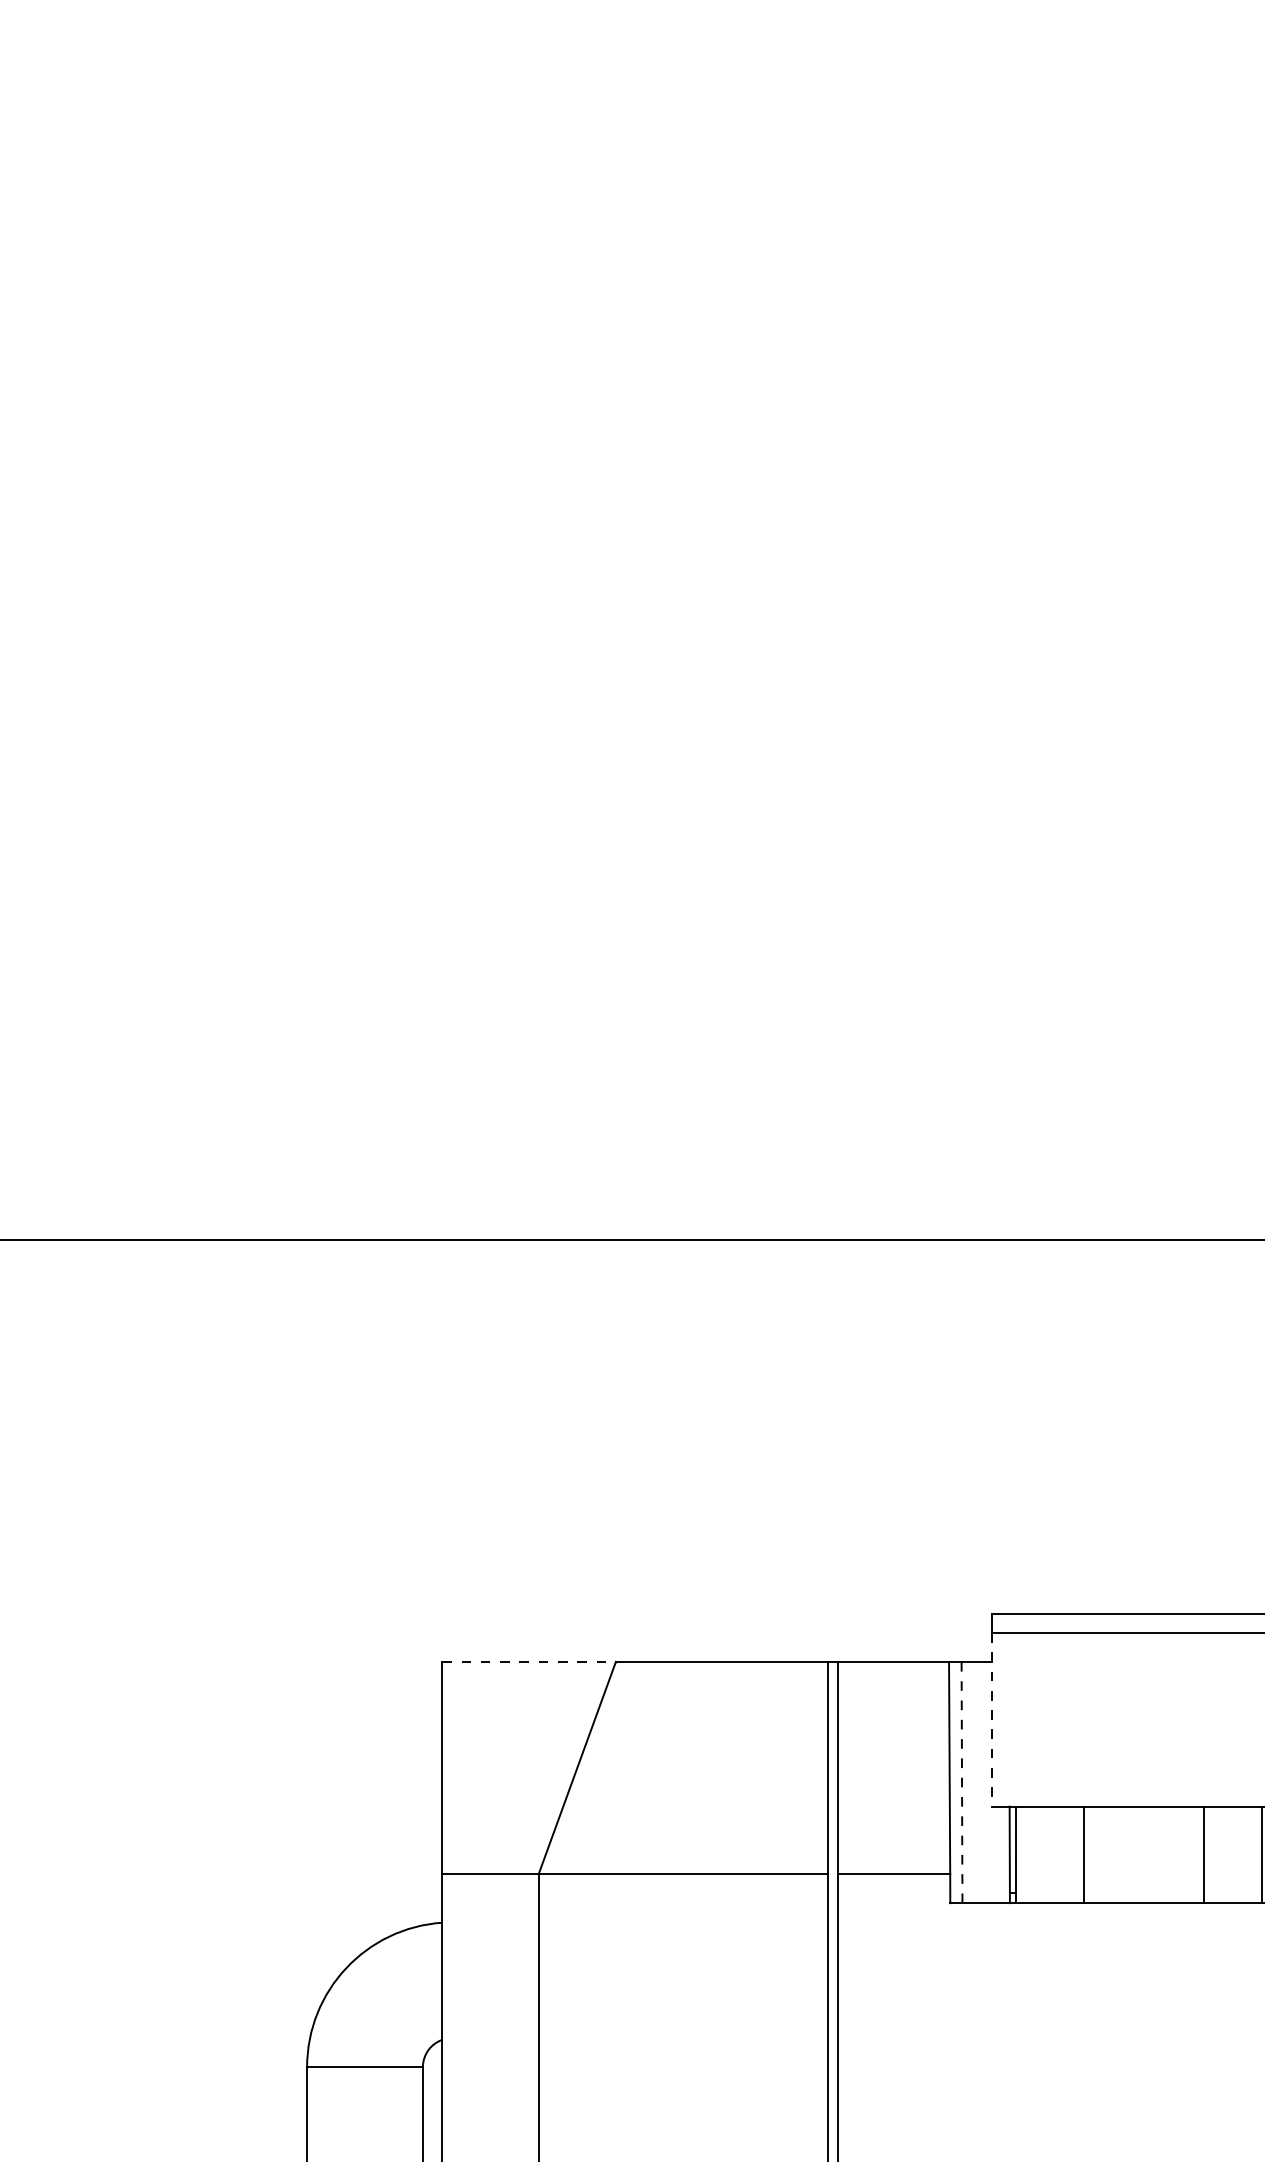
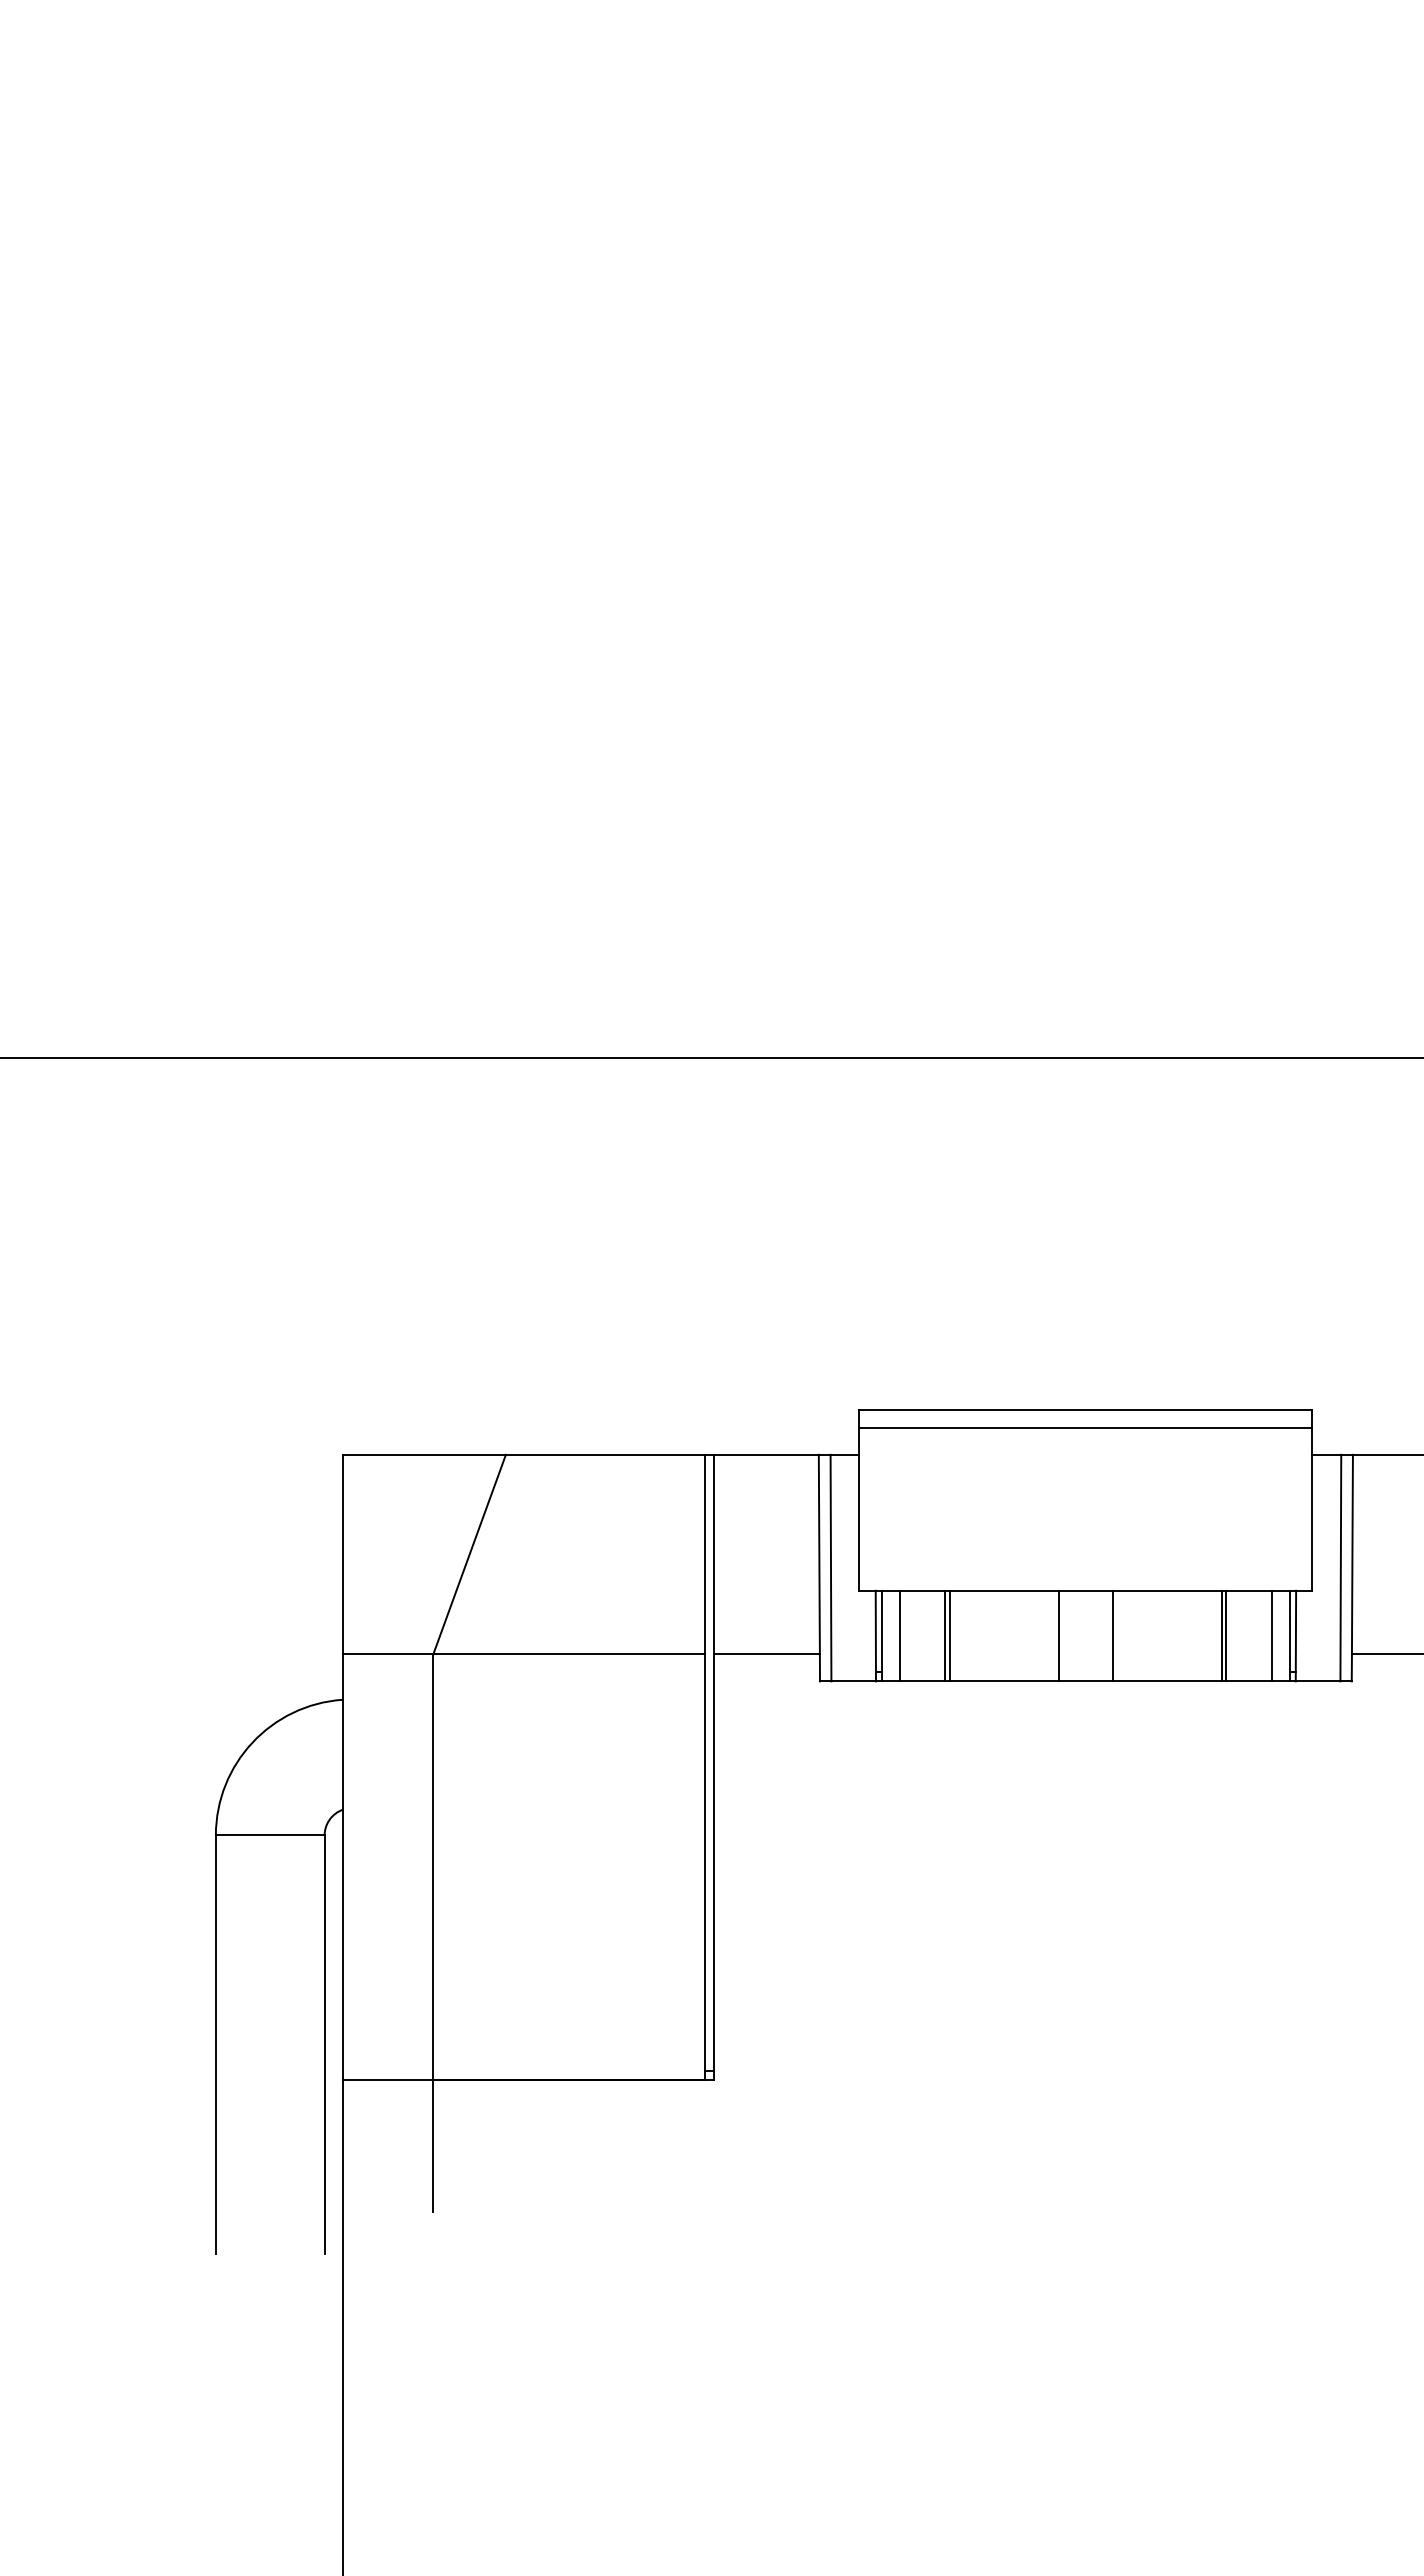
line: (529, 1661) -> (424, 1454), dashed -> solid
line: (992, 1720) -> (859, 1509), dashed -> solid
line: (962, 1781) -> (831, 1567), dashed -> solid
line: (1036, 1854) -> (900, 1635), added
line: (1088, 1854) -> (949, 1635), added

